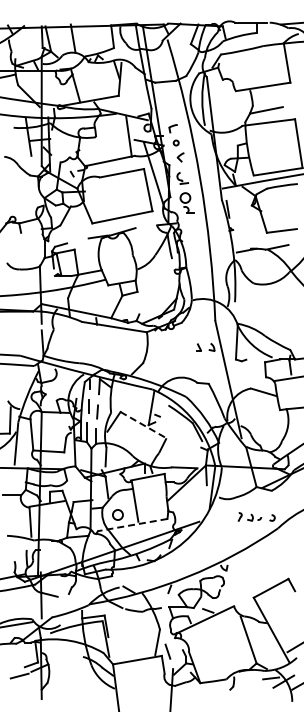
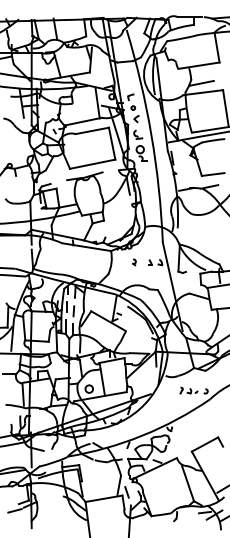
part: (177, 346) -> (134, 261), added
line: (143, 425) -> (108, 321), dashed -> solid
line: (132, 525) -> (100, 397), dashed -> solid

